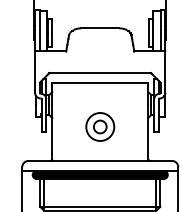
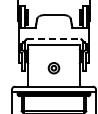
line: (101, 73) -> (54, 39), solid -> dashed
part: (99, 125) -> (53, 67), size x0.7

